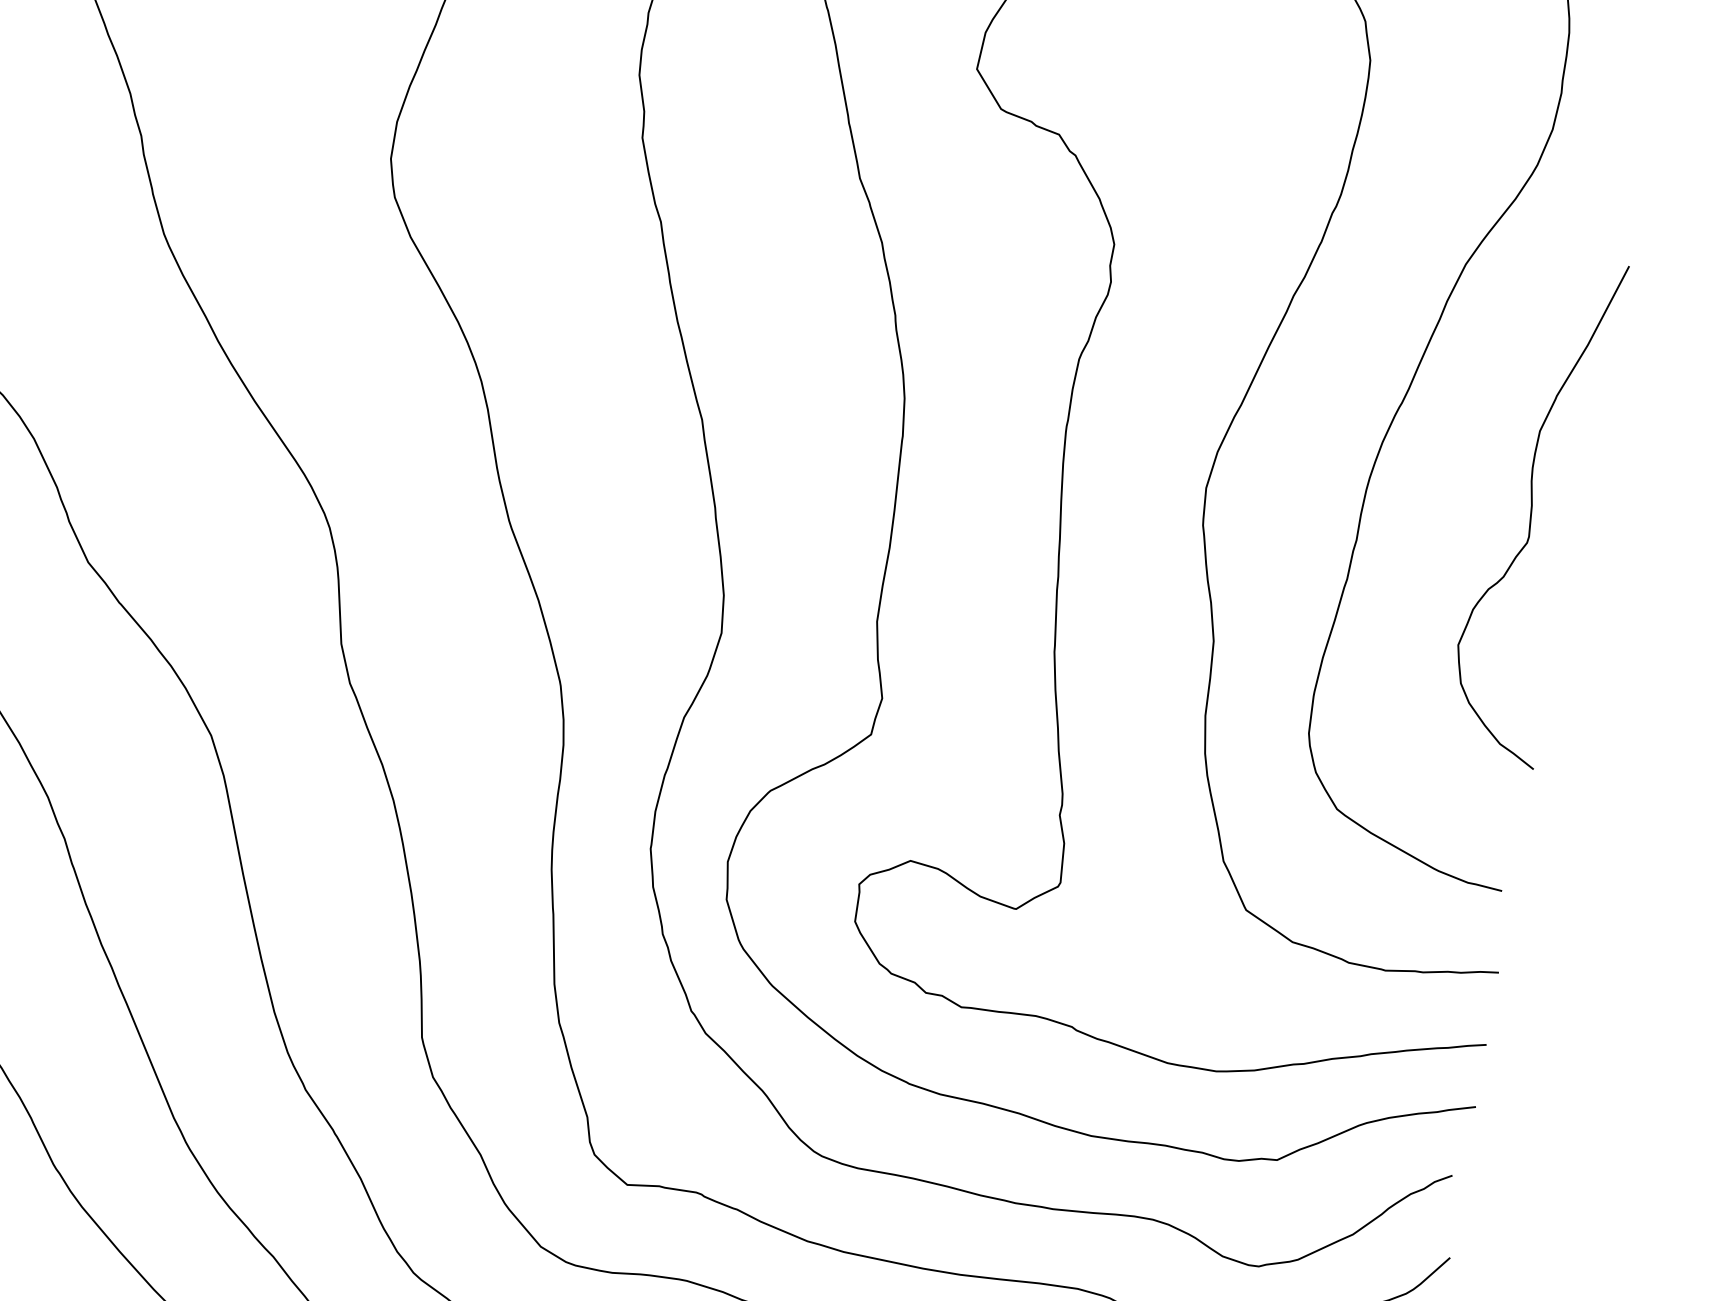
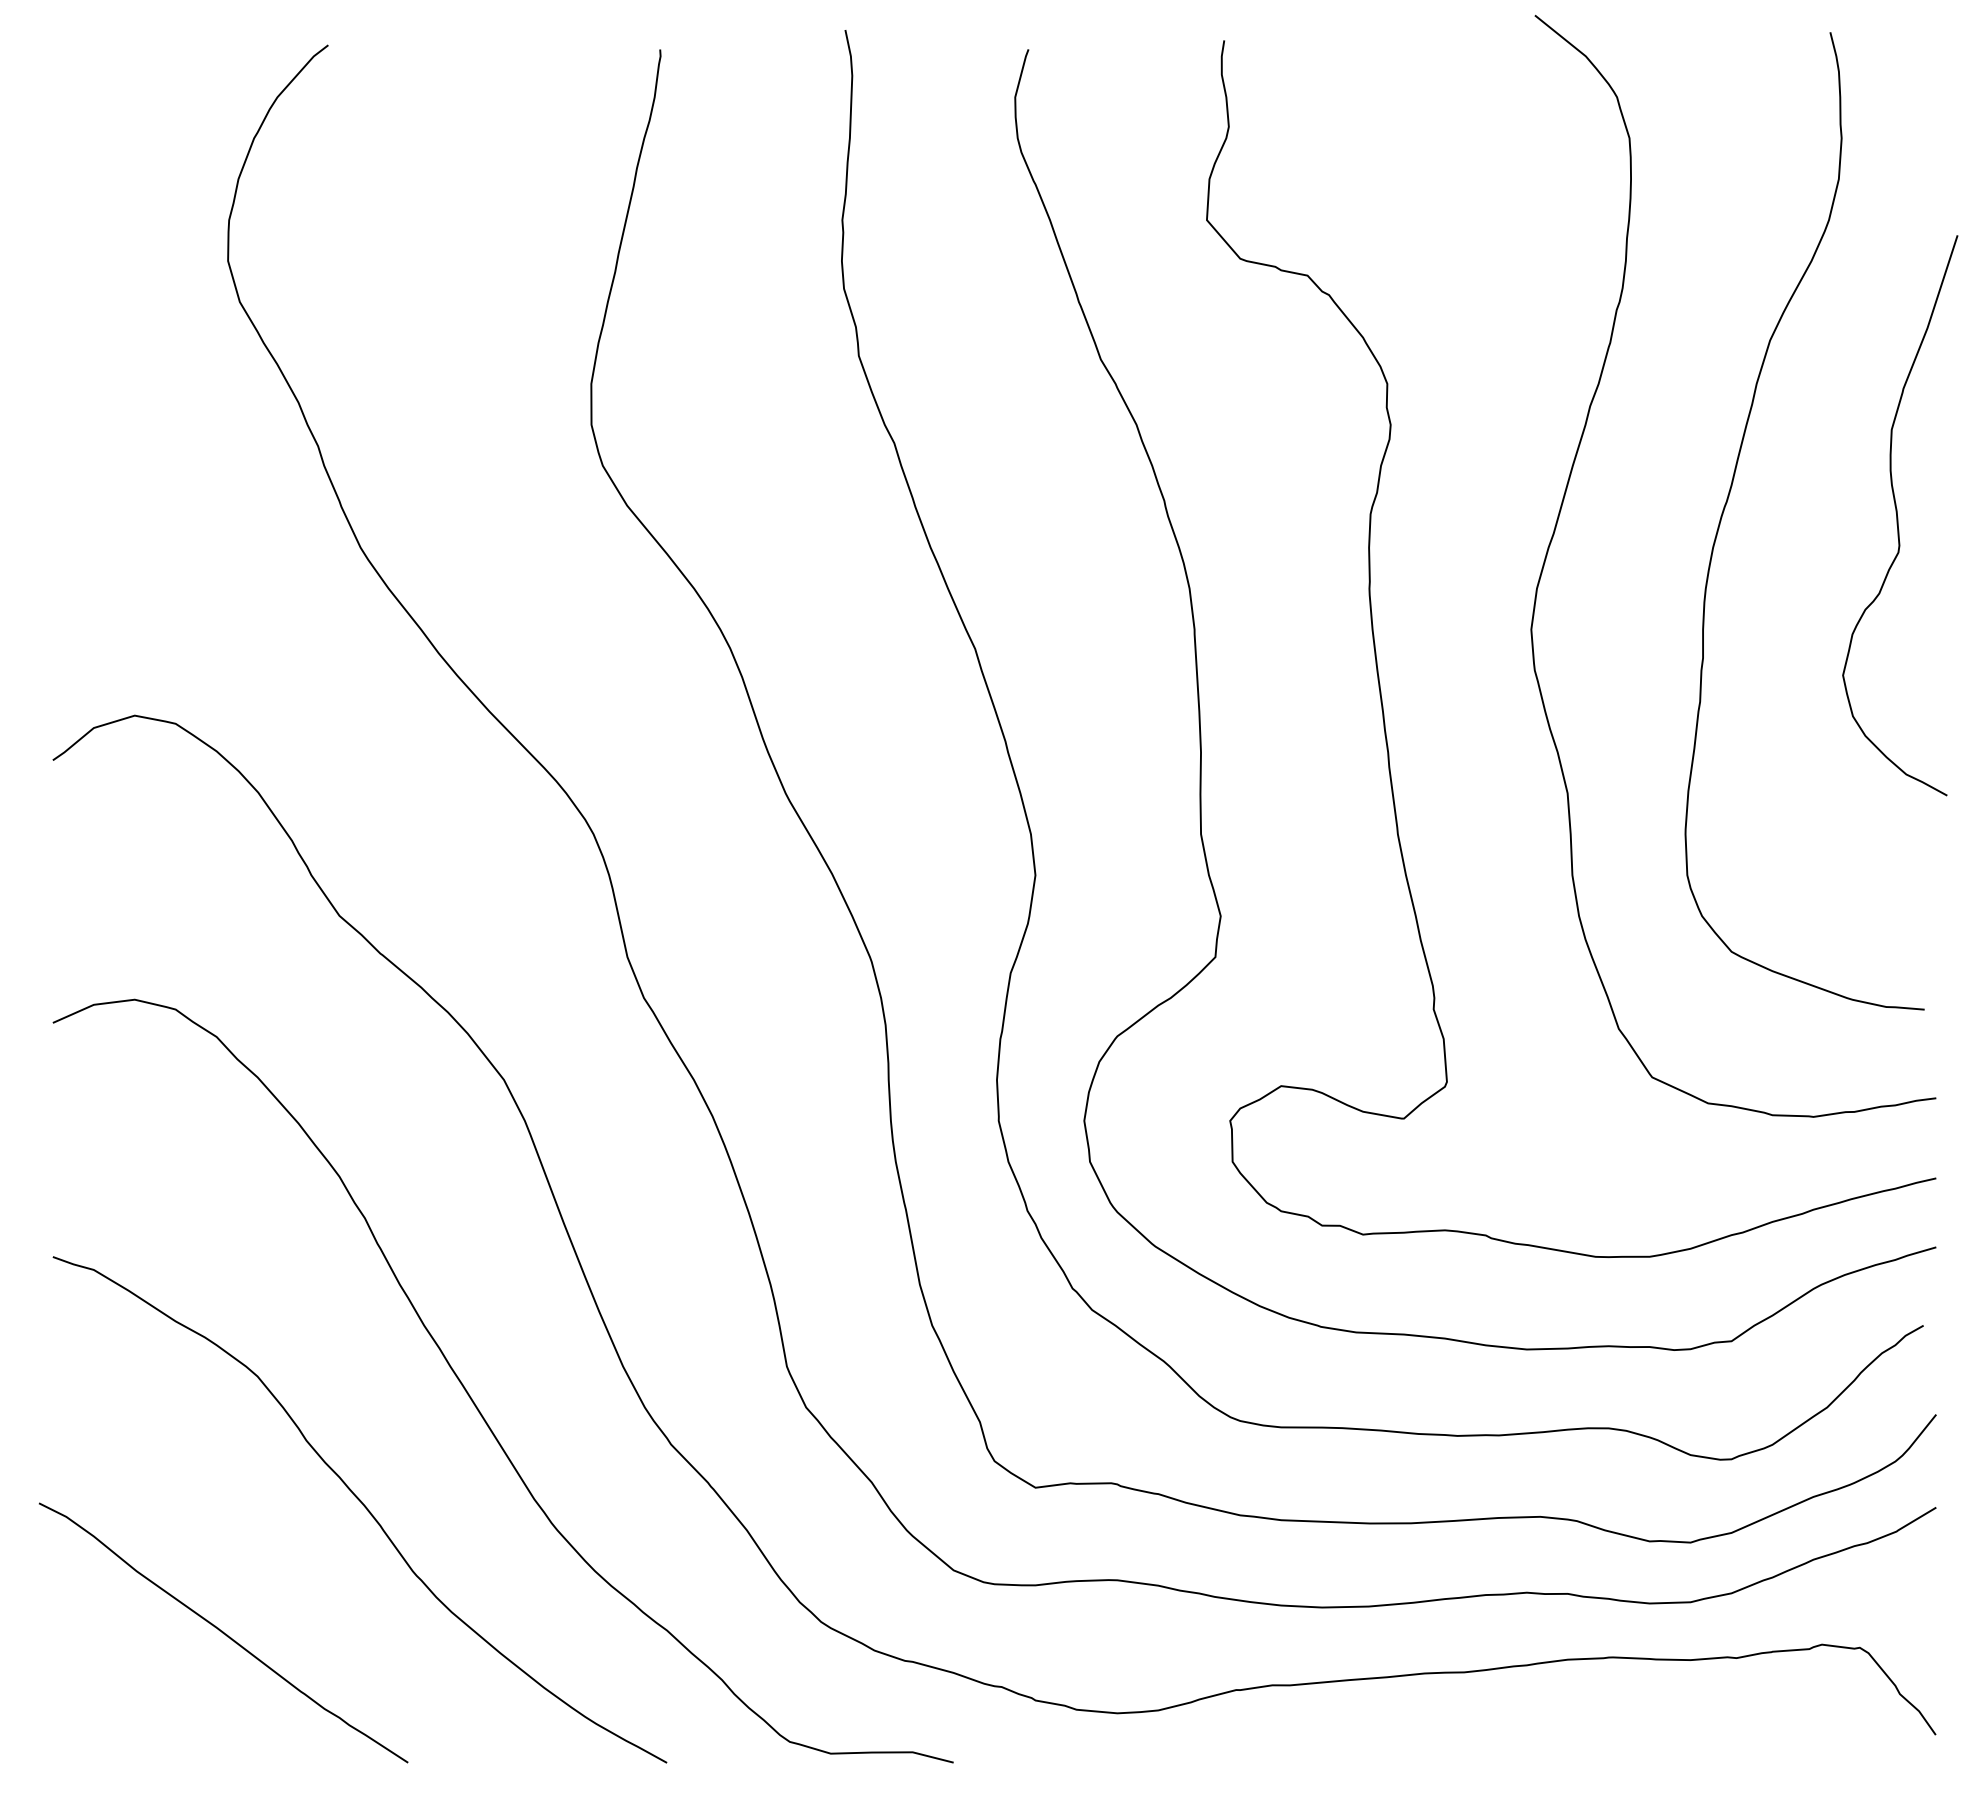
curve: (1532, 511) -> (1898, 517), moved

